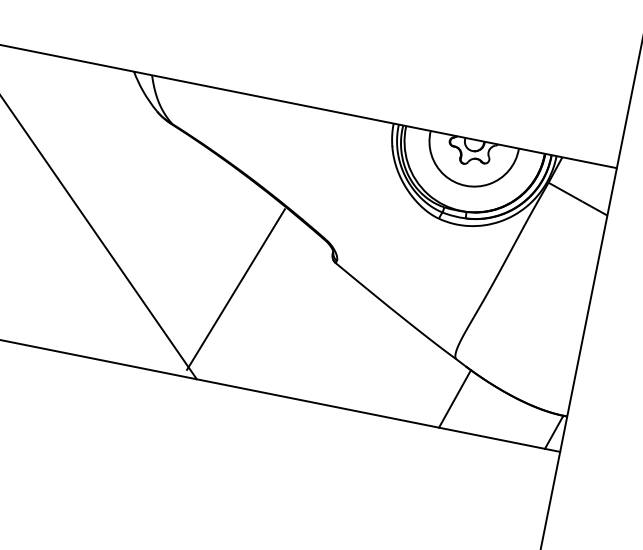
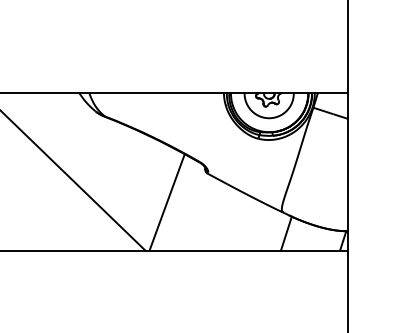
line: (234, 289) -> (166, 202), moved

